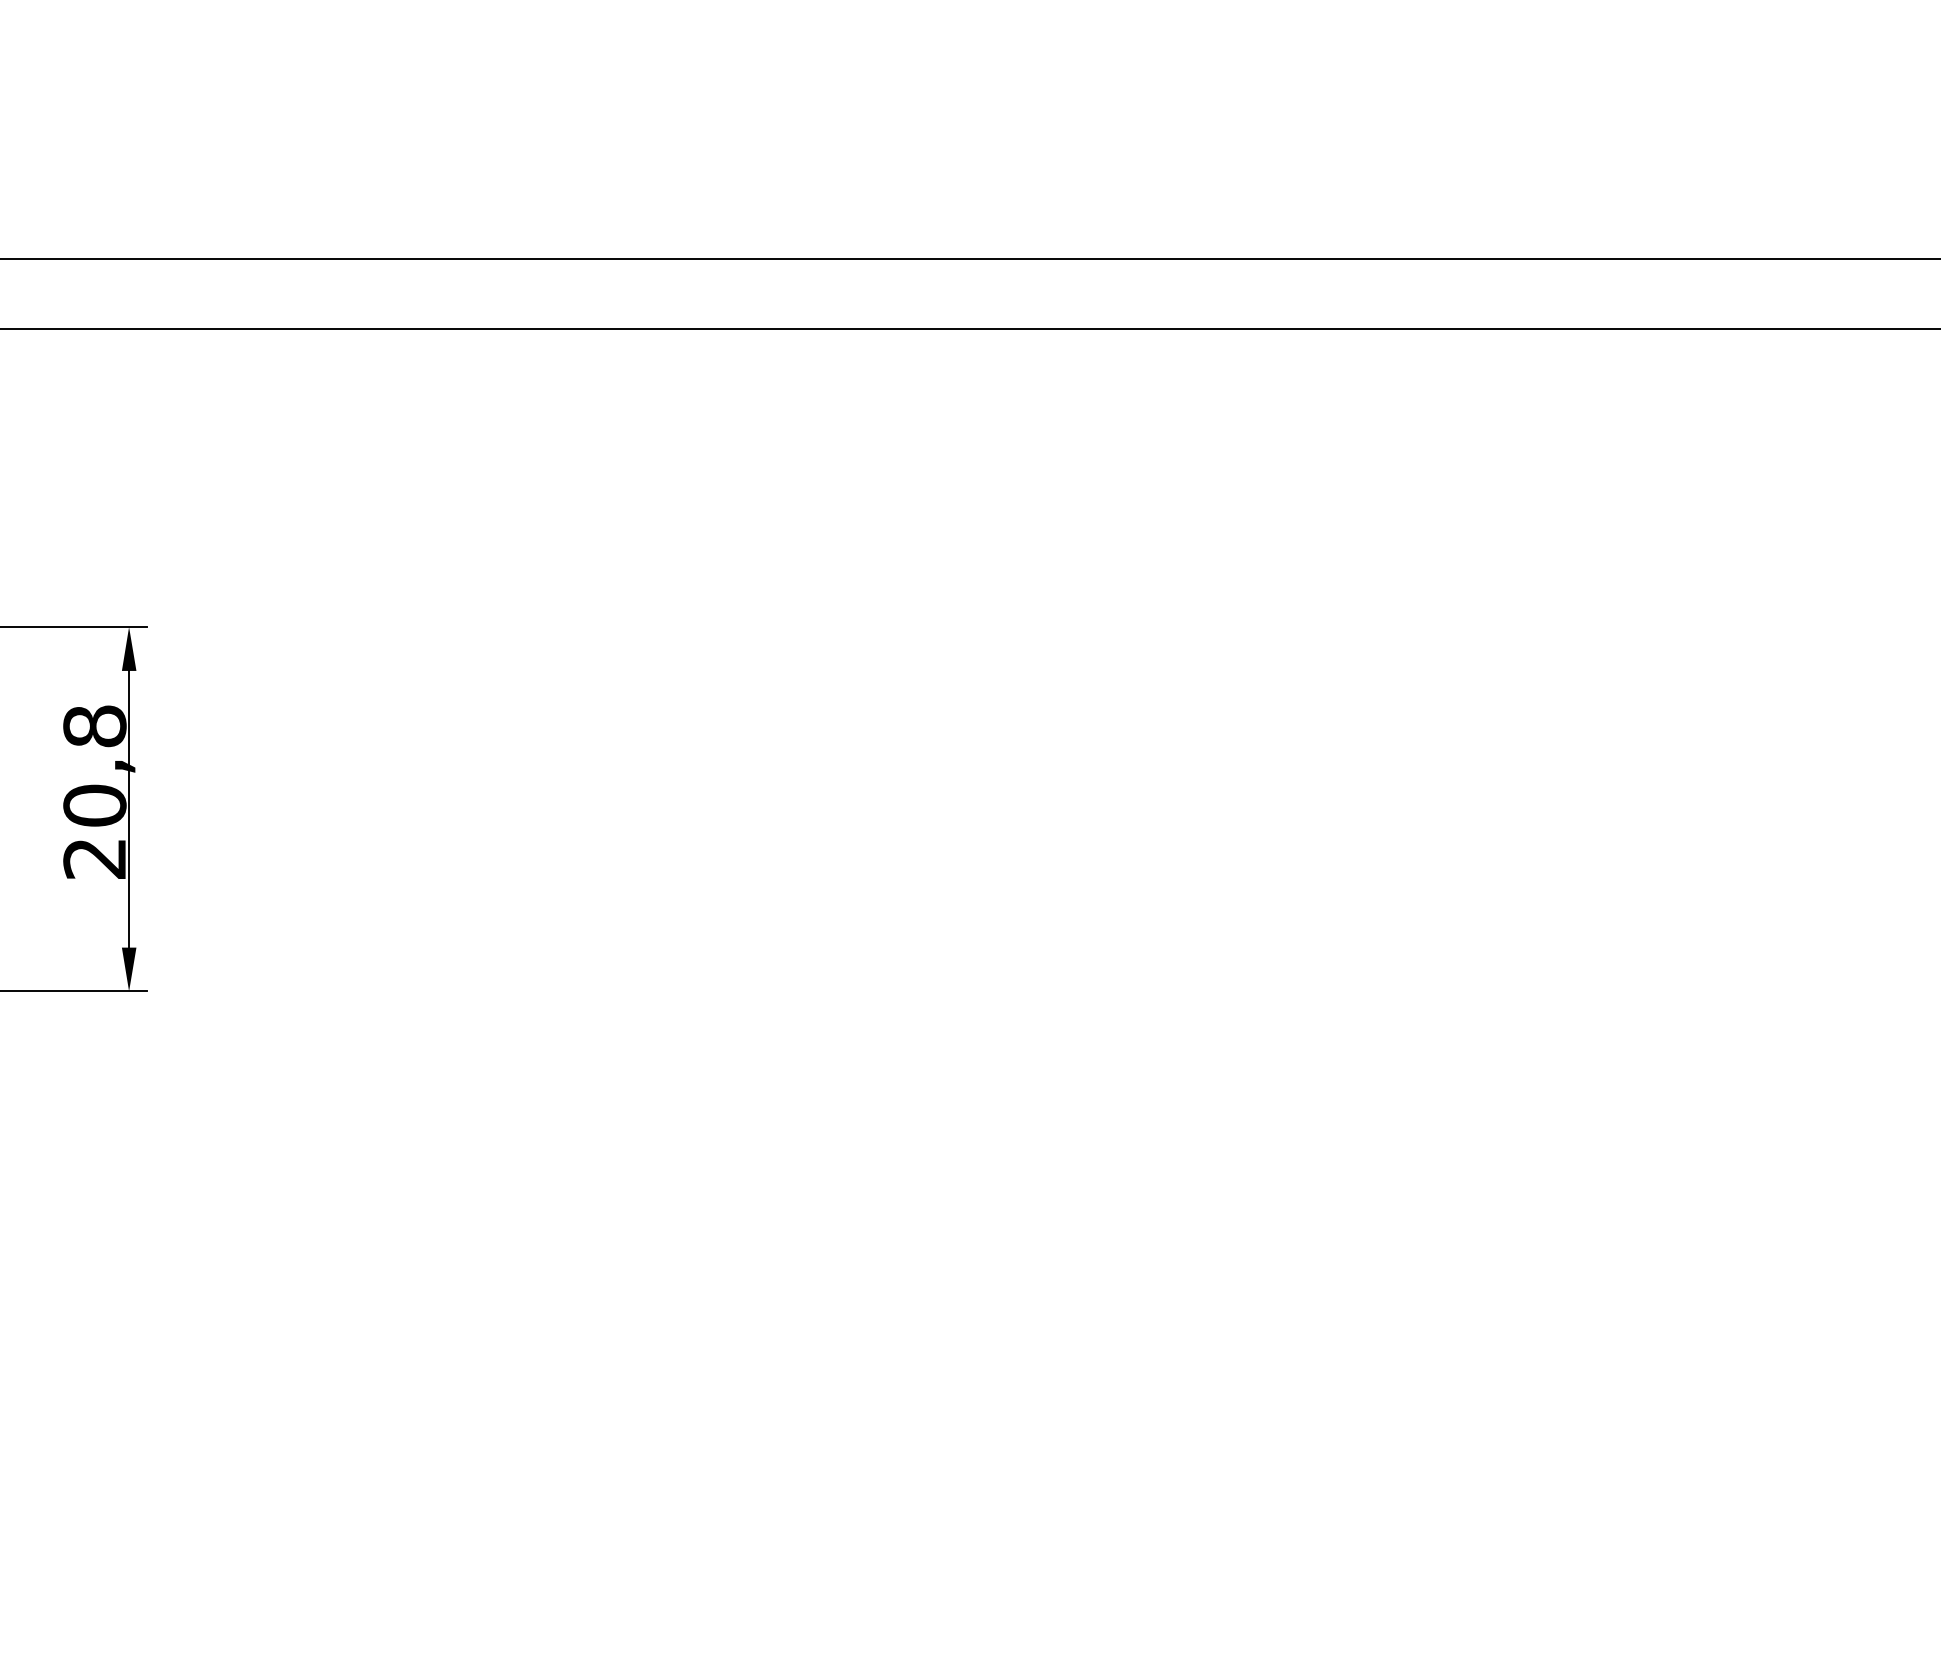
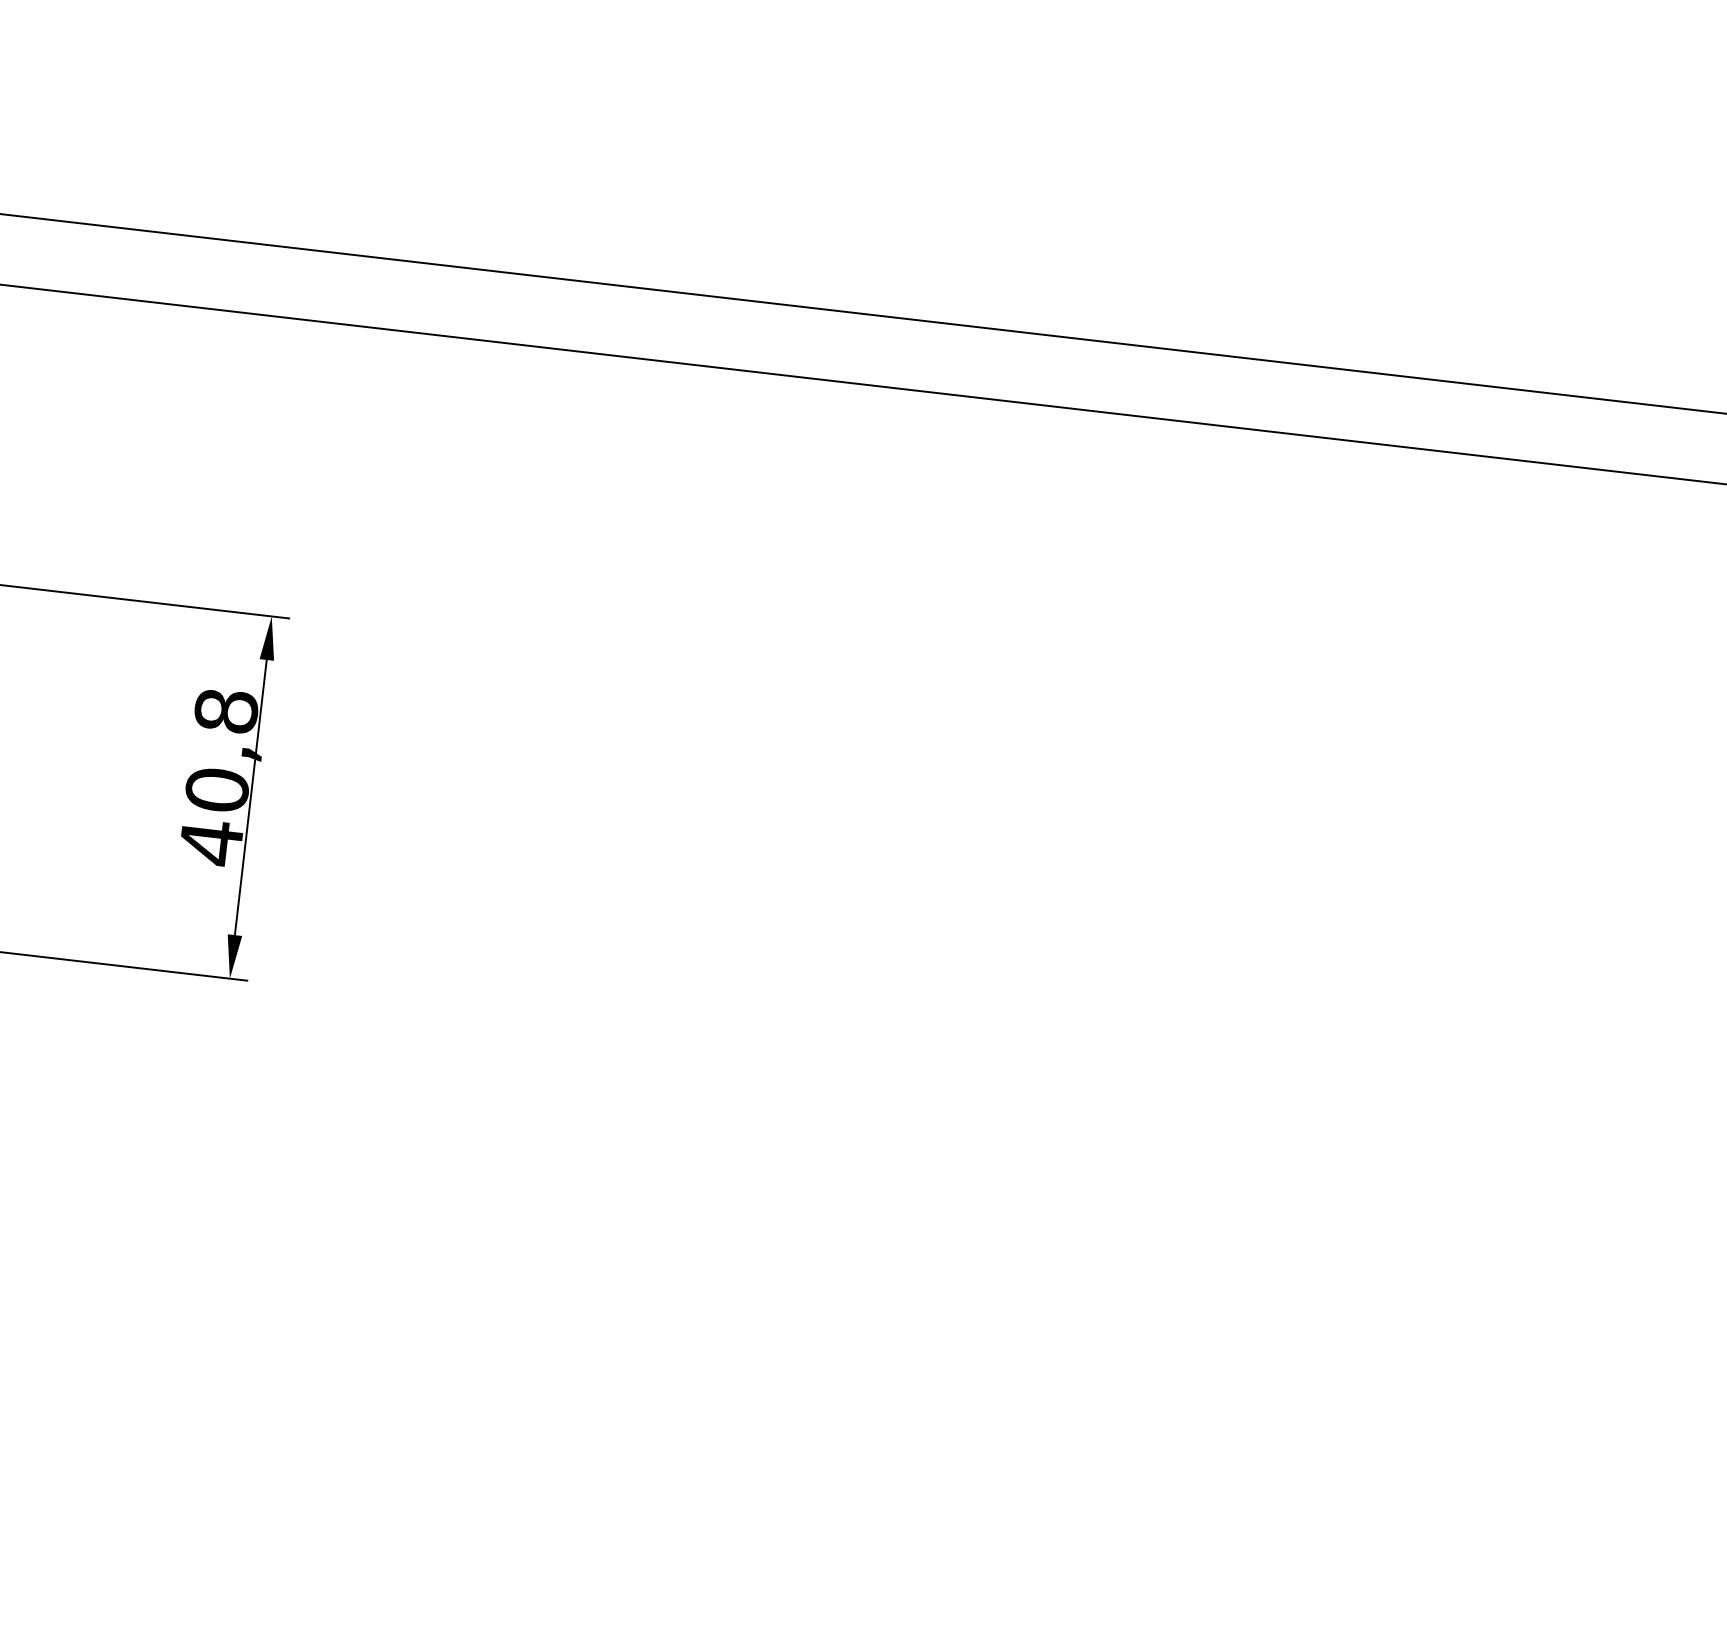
text: (94, 858) -> (210, 842), 20,8 -> 40,8

